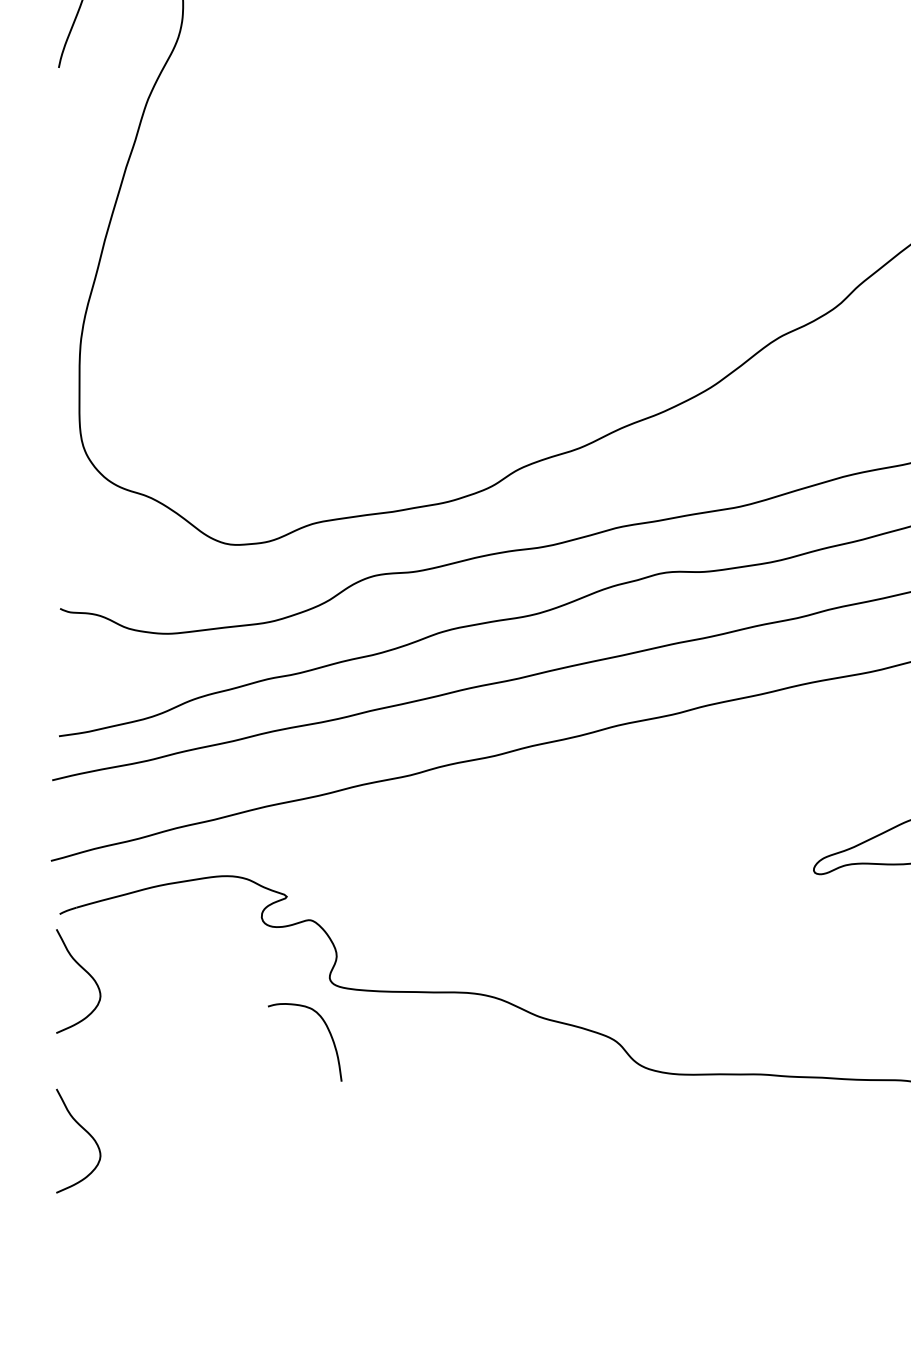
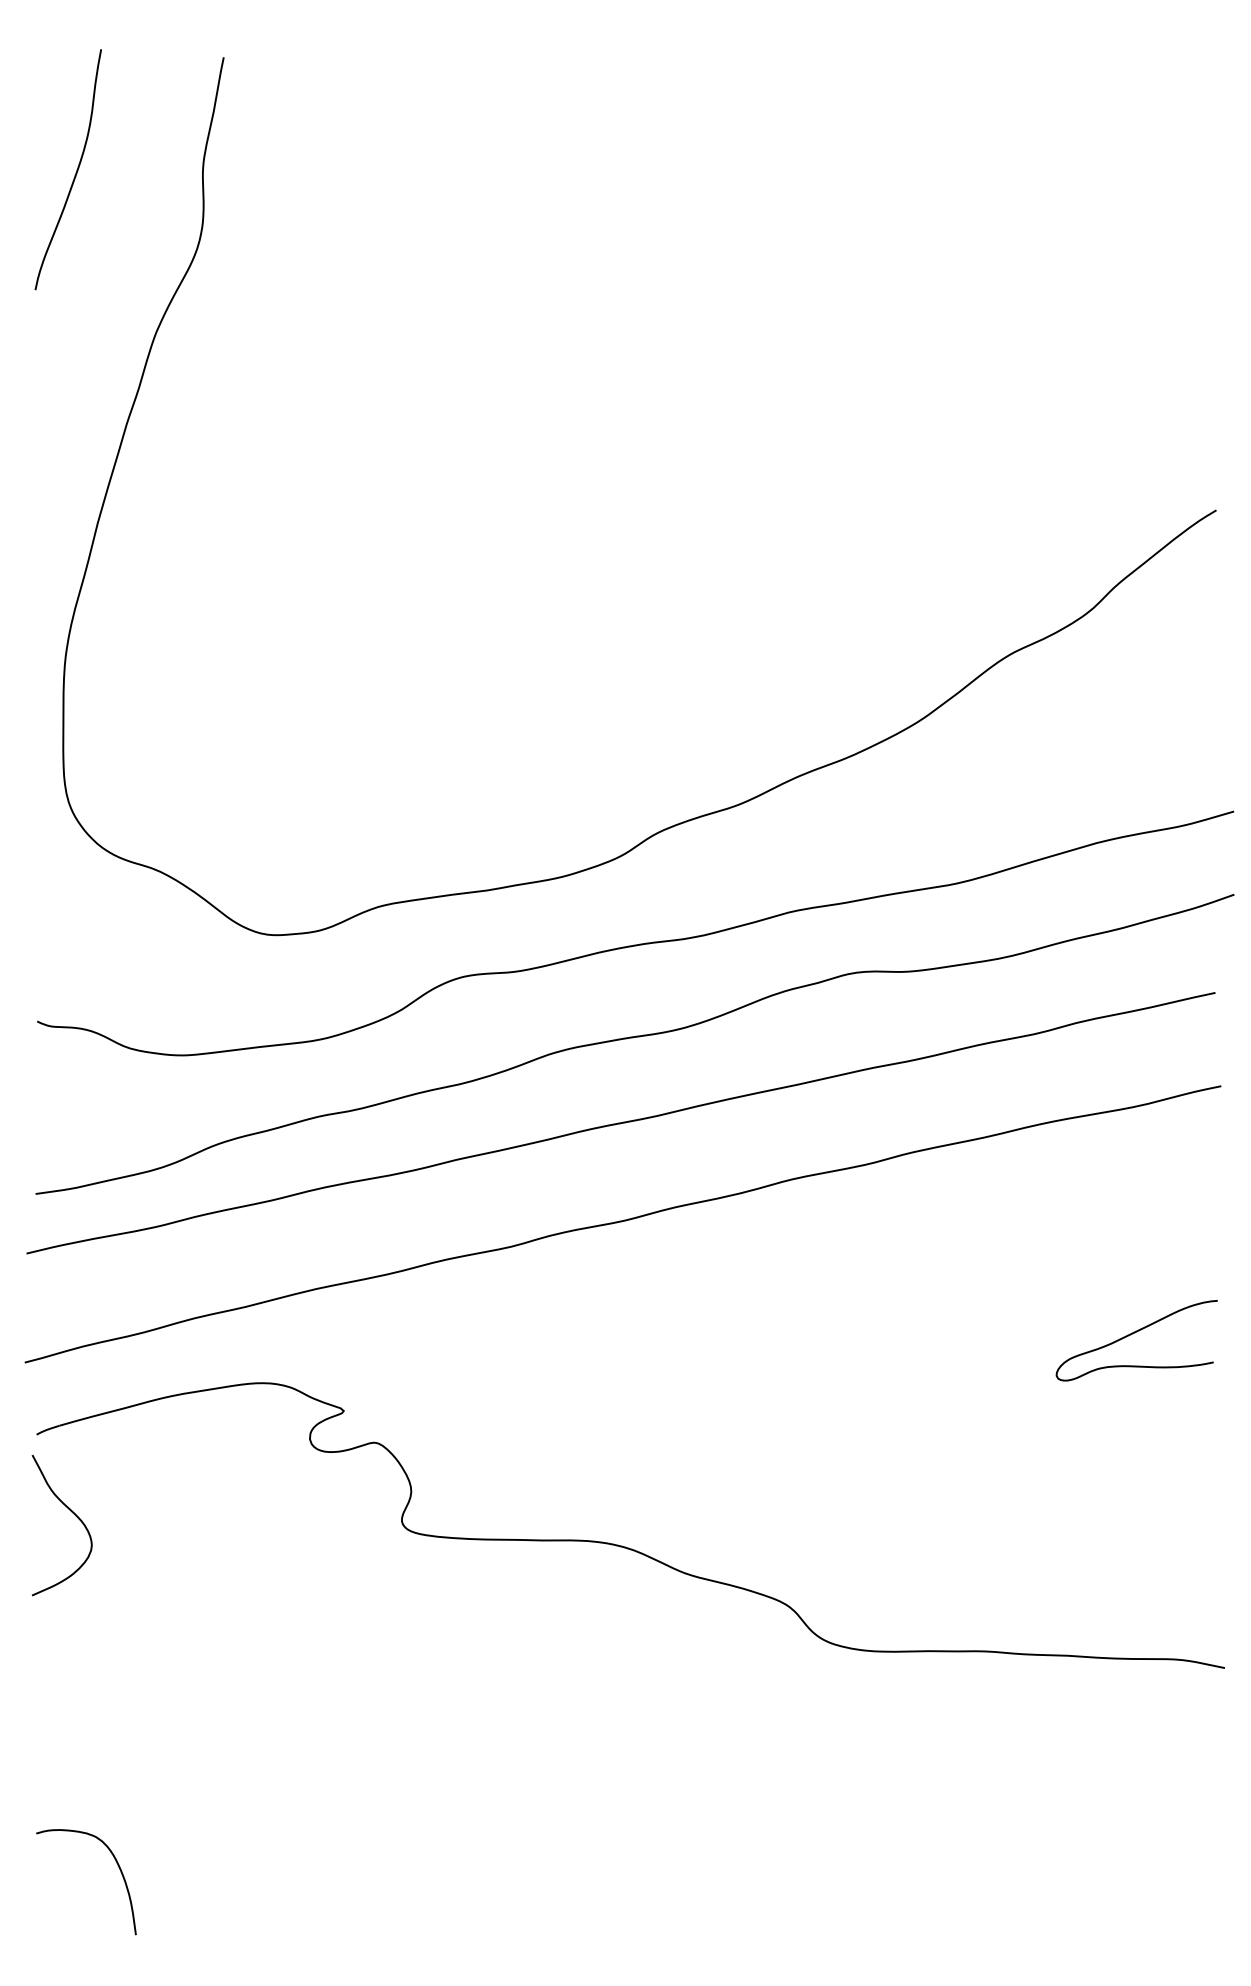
curve: (328, 1031) -> (118, 1867), moved
curve: (86, 1132) -> (72, 1729), removed

